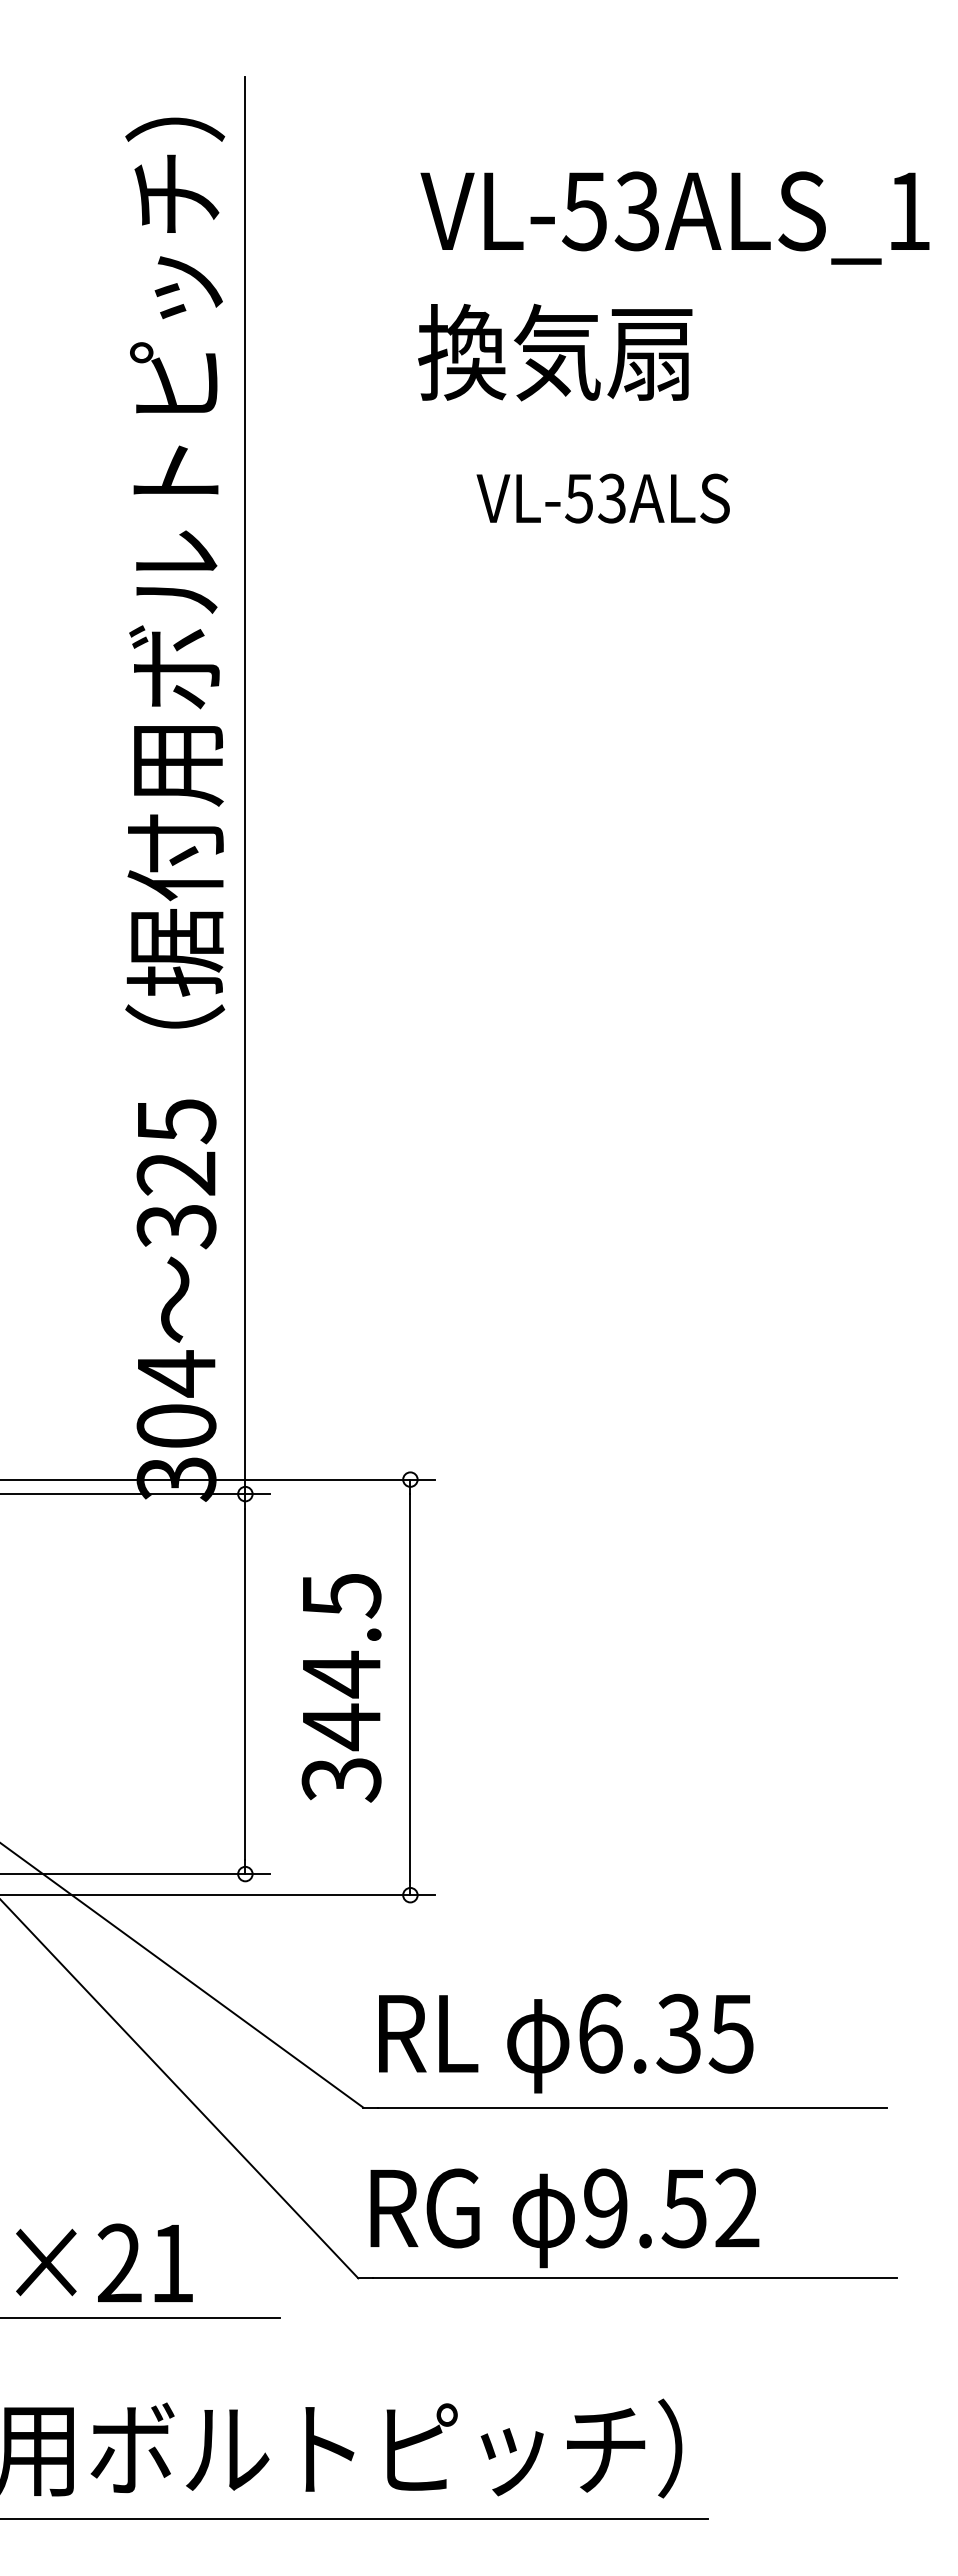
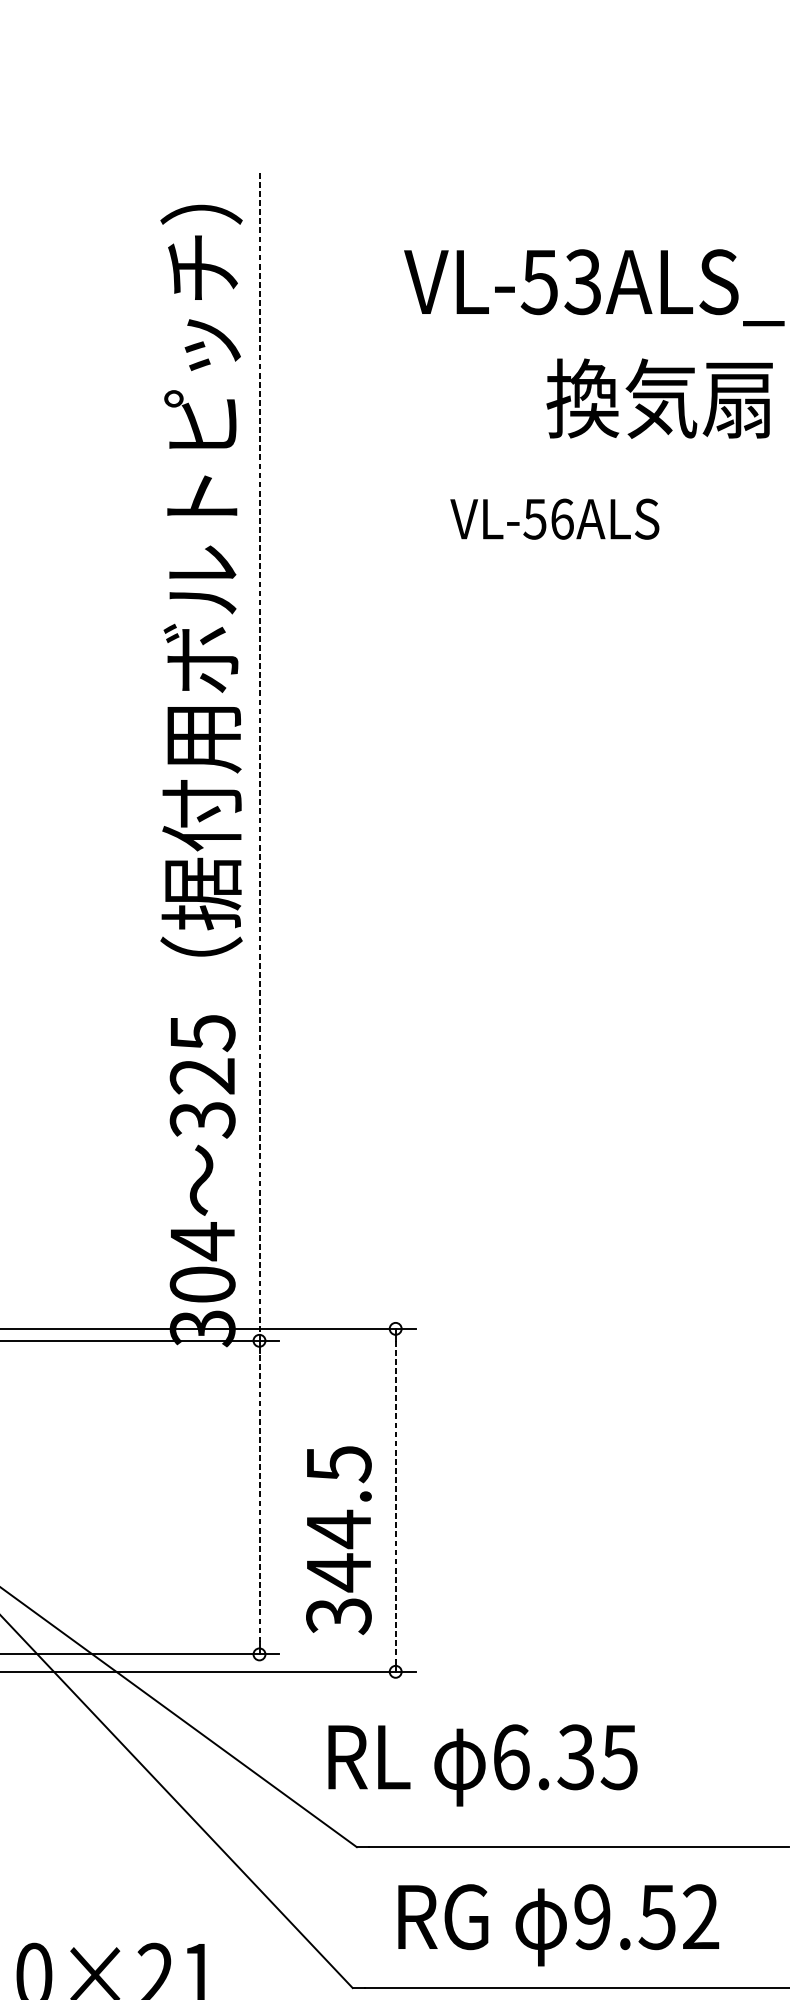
text: (555, 352) -> (659, 398), moved
text: (612, 498) -> (562, 519), VL-53ALS -> VL-56ALS
line: (245, 785) -> (259, 755), solid -> dashed
line: (245, 1684) -> (259, 1497), solid -> dashed
line: (410, 1687) -> (395, 1500), solid -> dashed
text: (341, 1688) -> (338, 1540), moved
text: (566, 2043) -> (483, 1765), moved
text: (564, 2218) -> (558, 1925), moved

